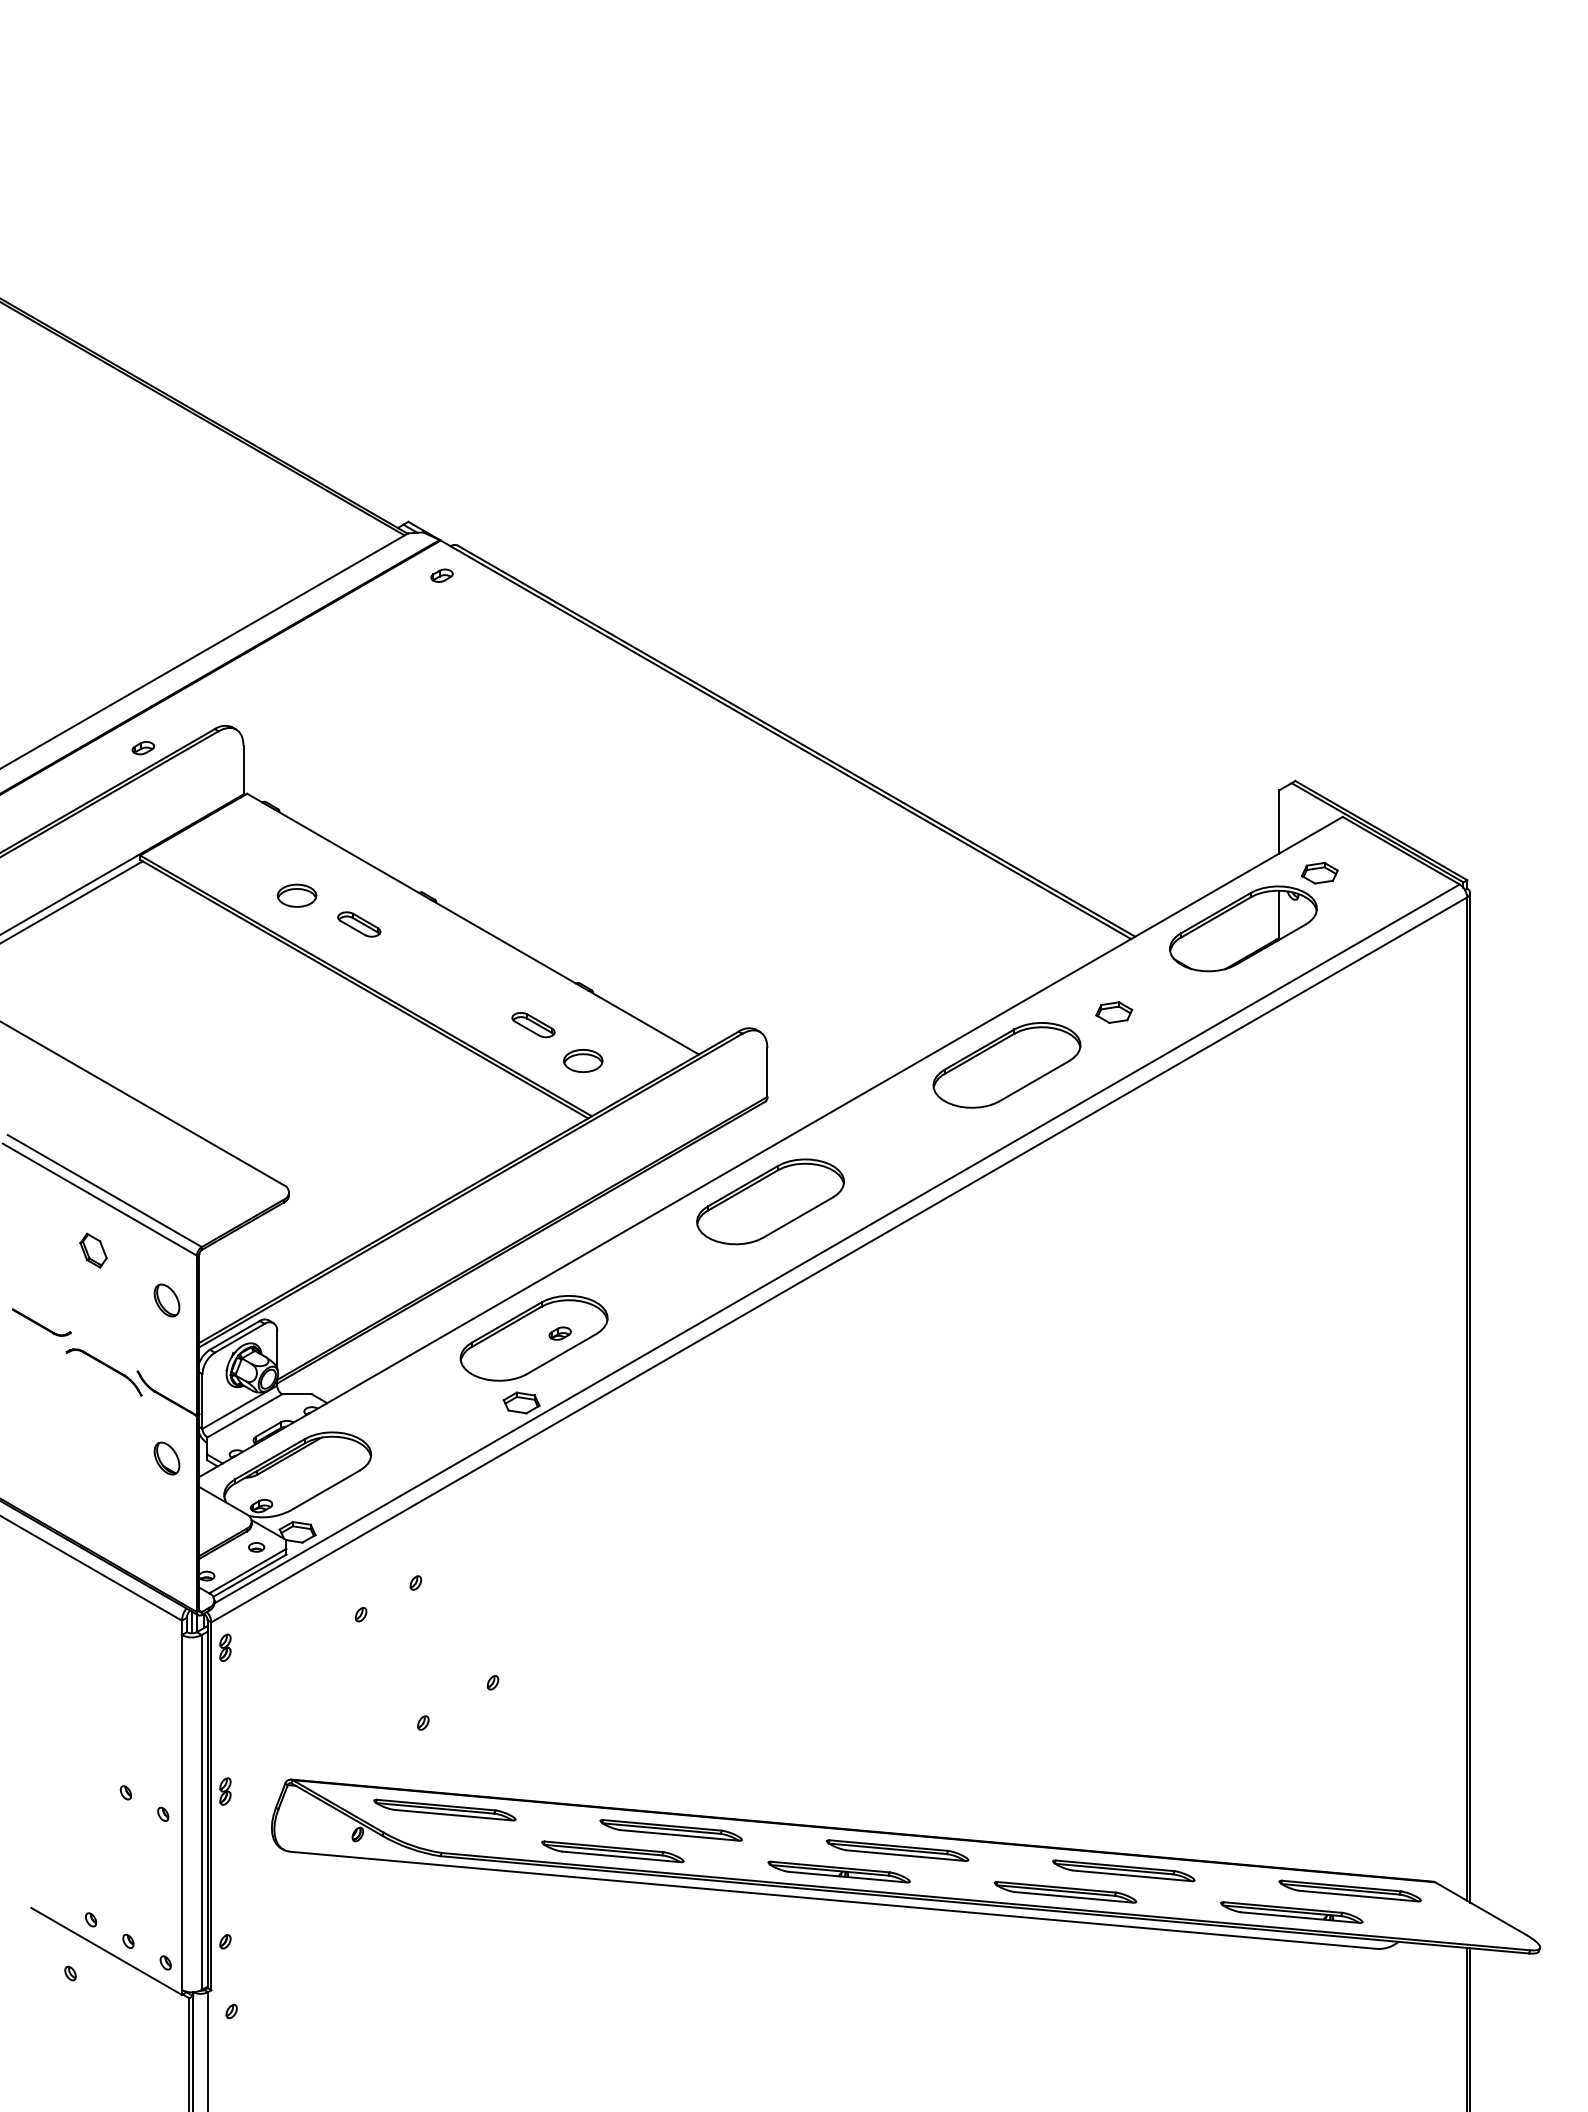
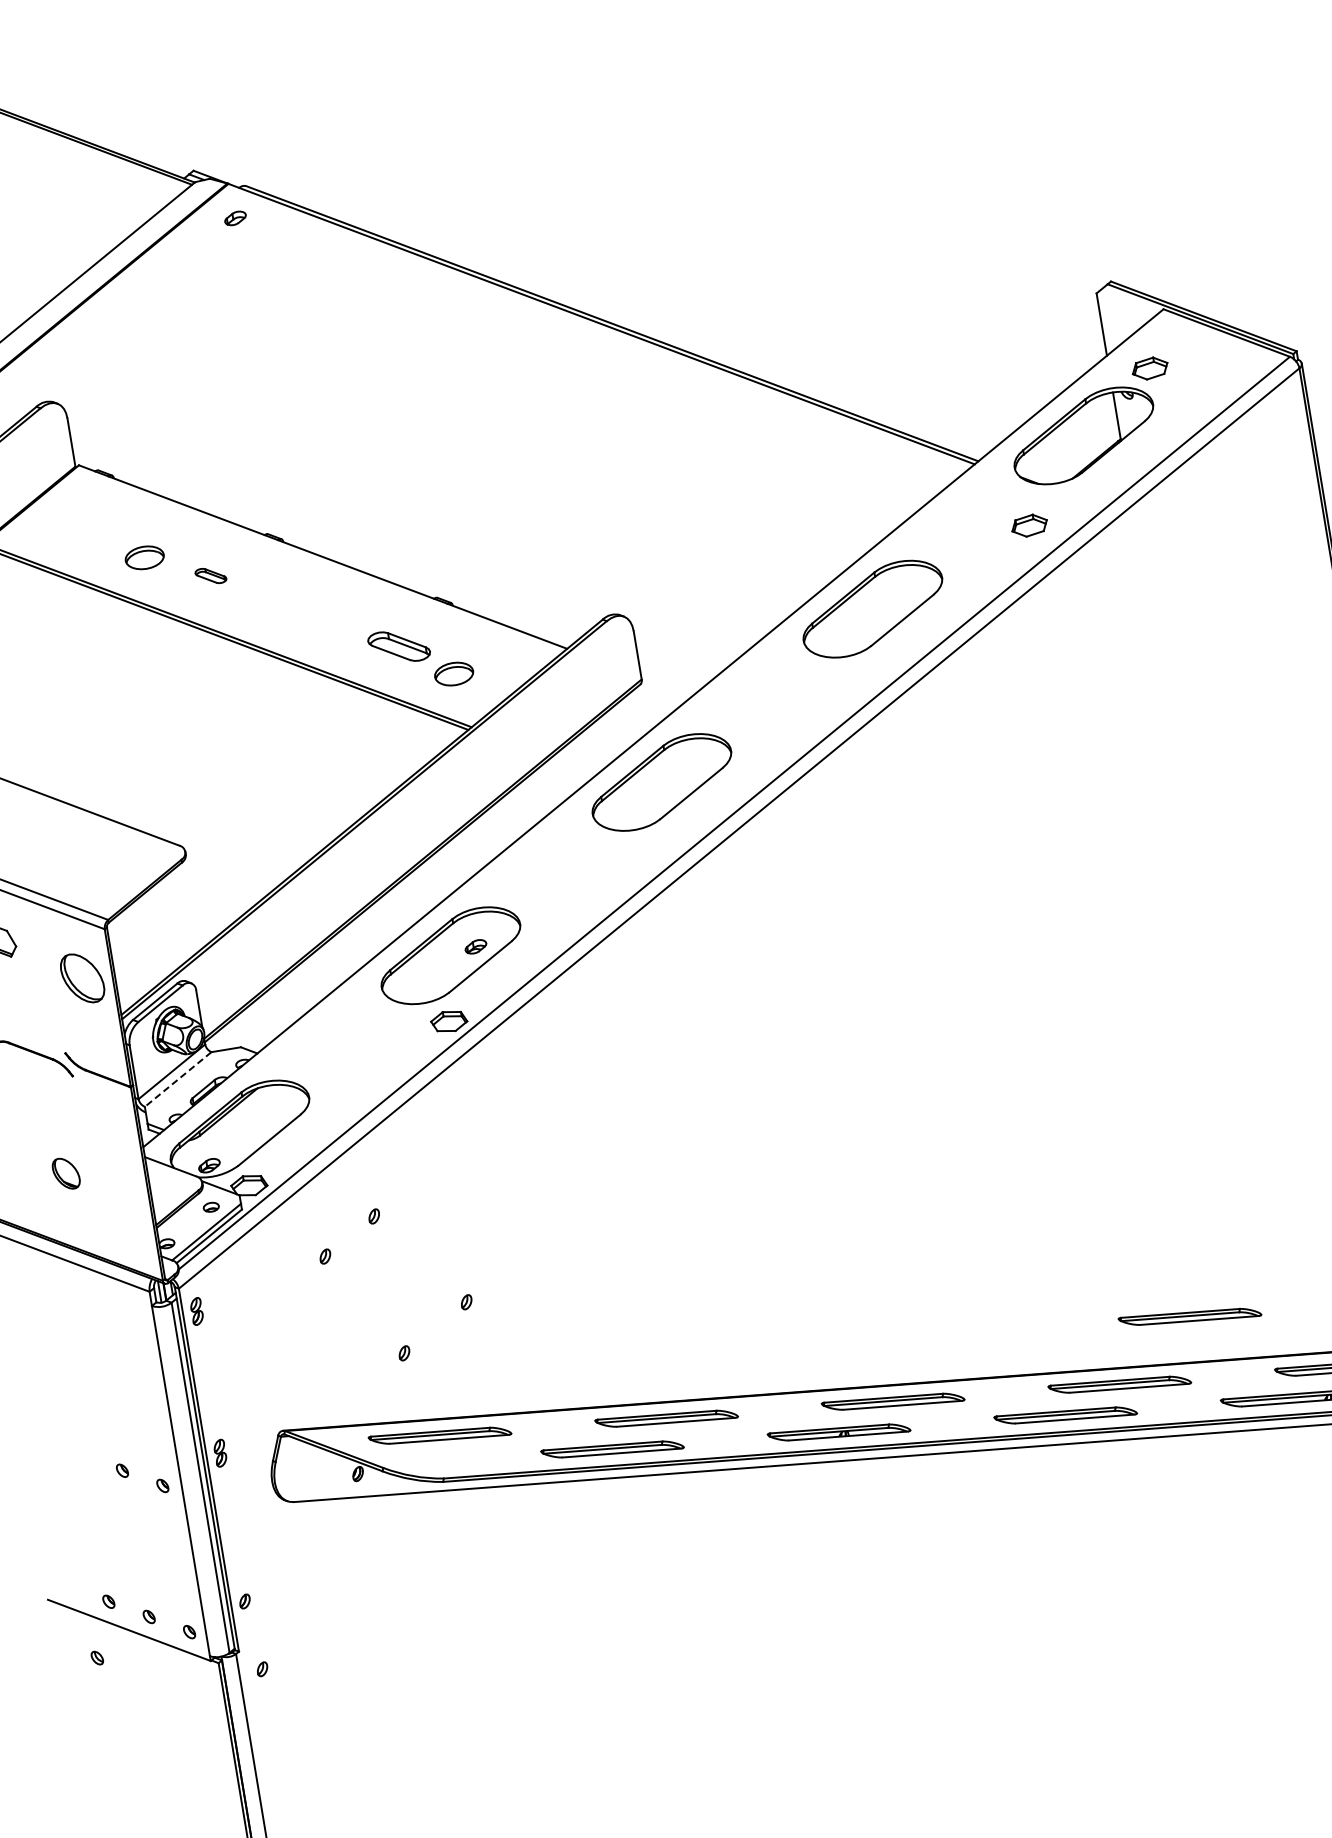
part: (359, 924) -> (211, 575), size x0.7
part: (1114, 1012) -> (1029, 525), moved
part: (533, 1025) -> (399, 647), size x1.4
part: (166, 1300) -> (82, 978), size x1.6
line: (244, 1416) -> (177, 1080), solid -> dashed
part: (166, 1458) -> (65, 1173), moved
part: (1203, 1815) -> (1189, 1317), added

